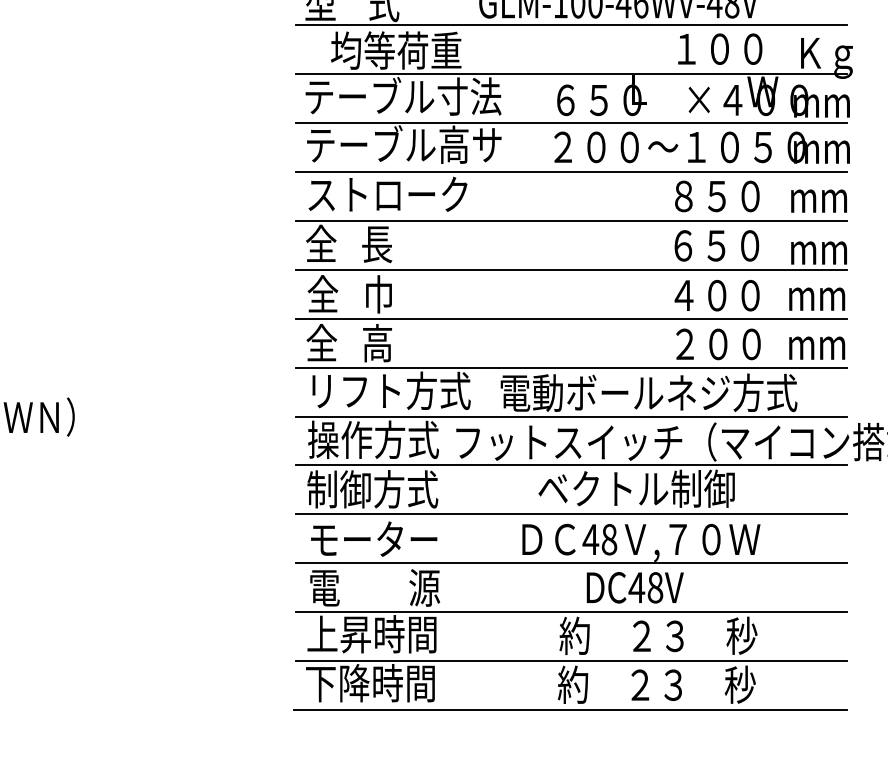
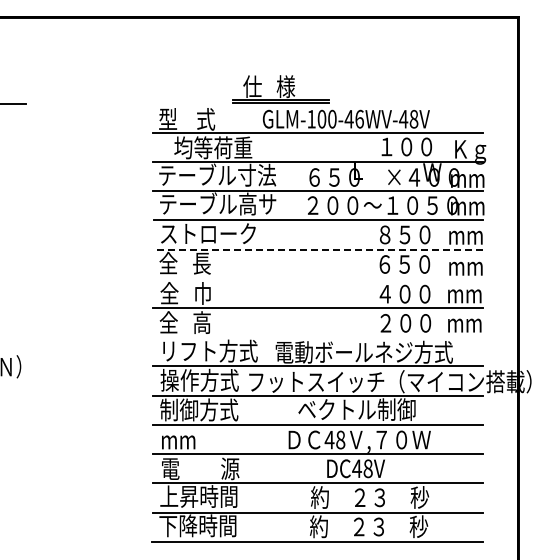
line: (570, 220) -> (317, 249), solid -> dashed
line: (570, 269) -> (317, 278), removed
line: (570, 368) -> (317, 337), removed
text: (373, 538) -> (199, 439), モーター -> mm

